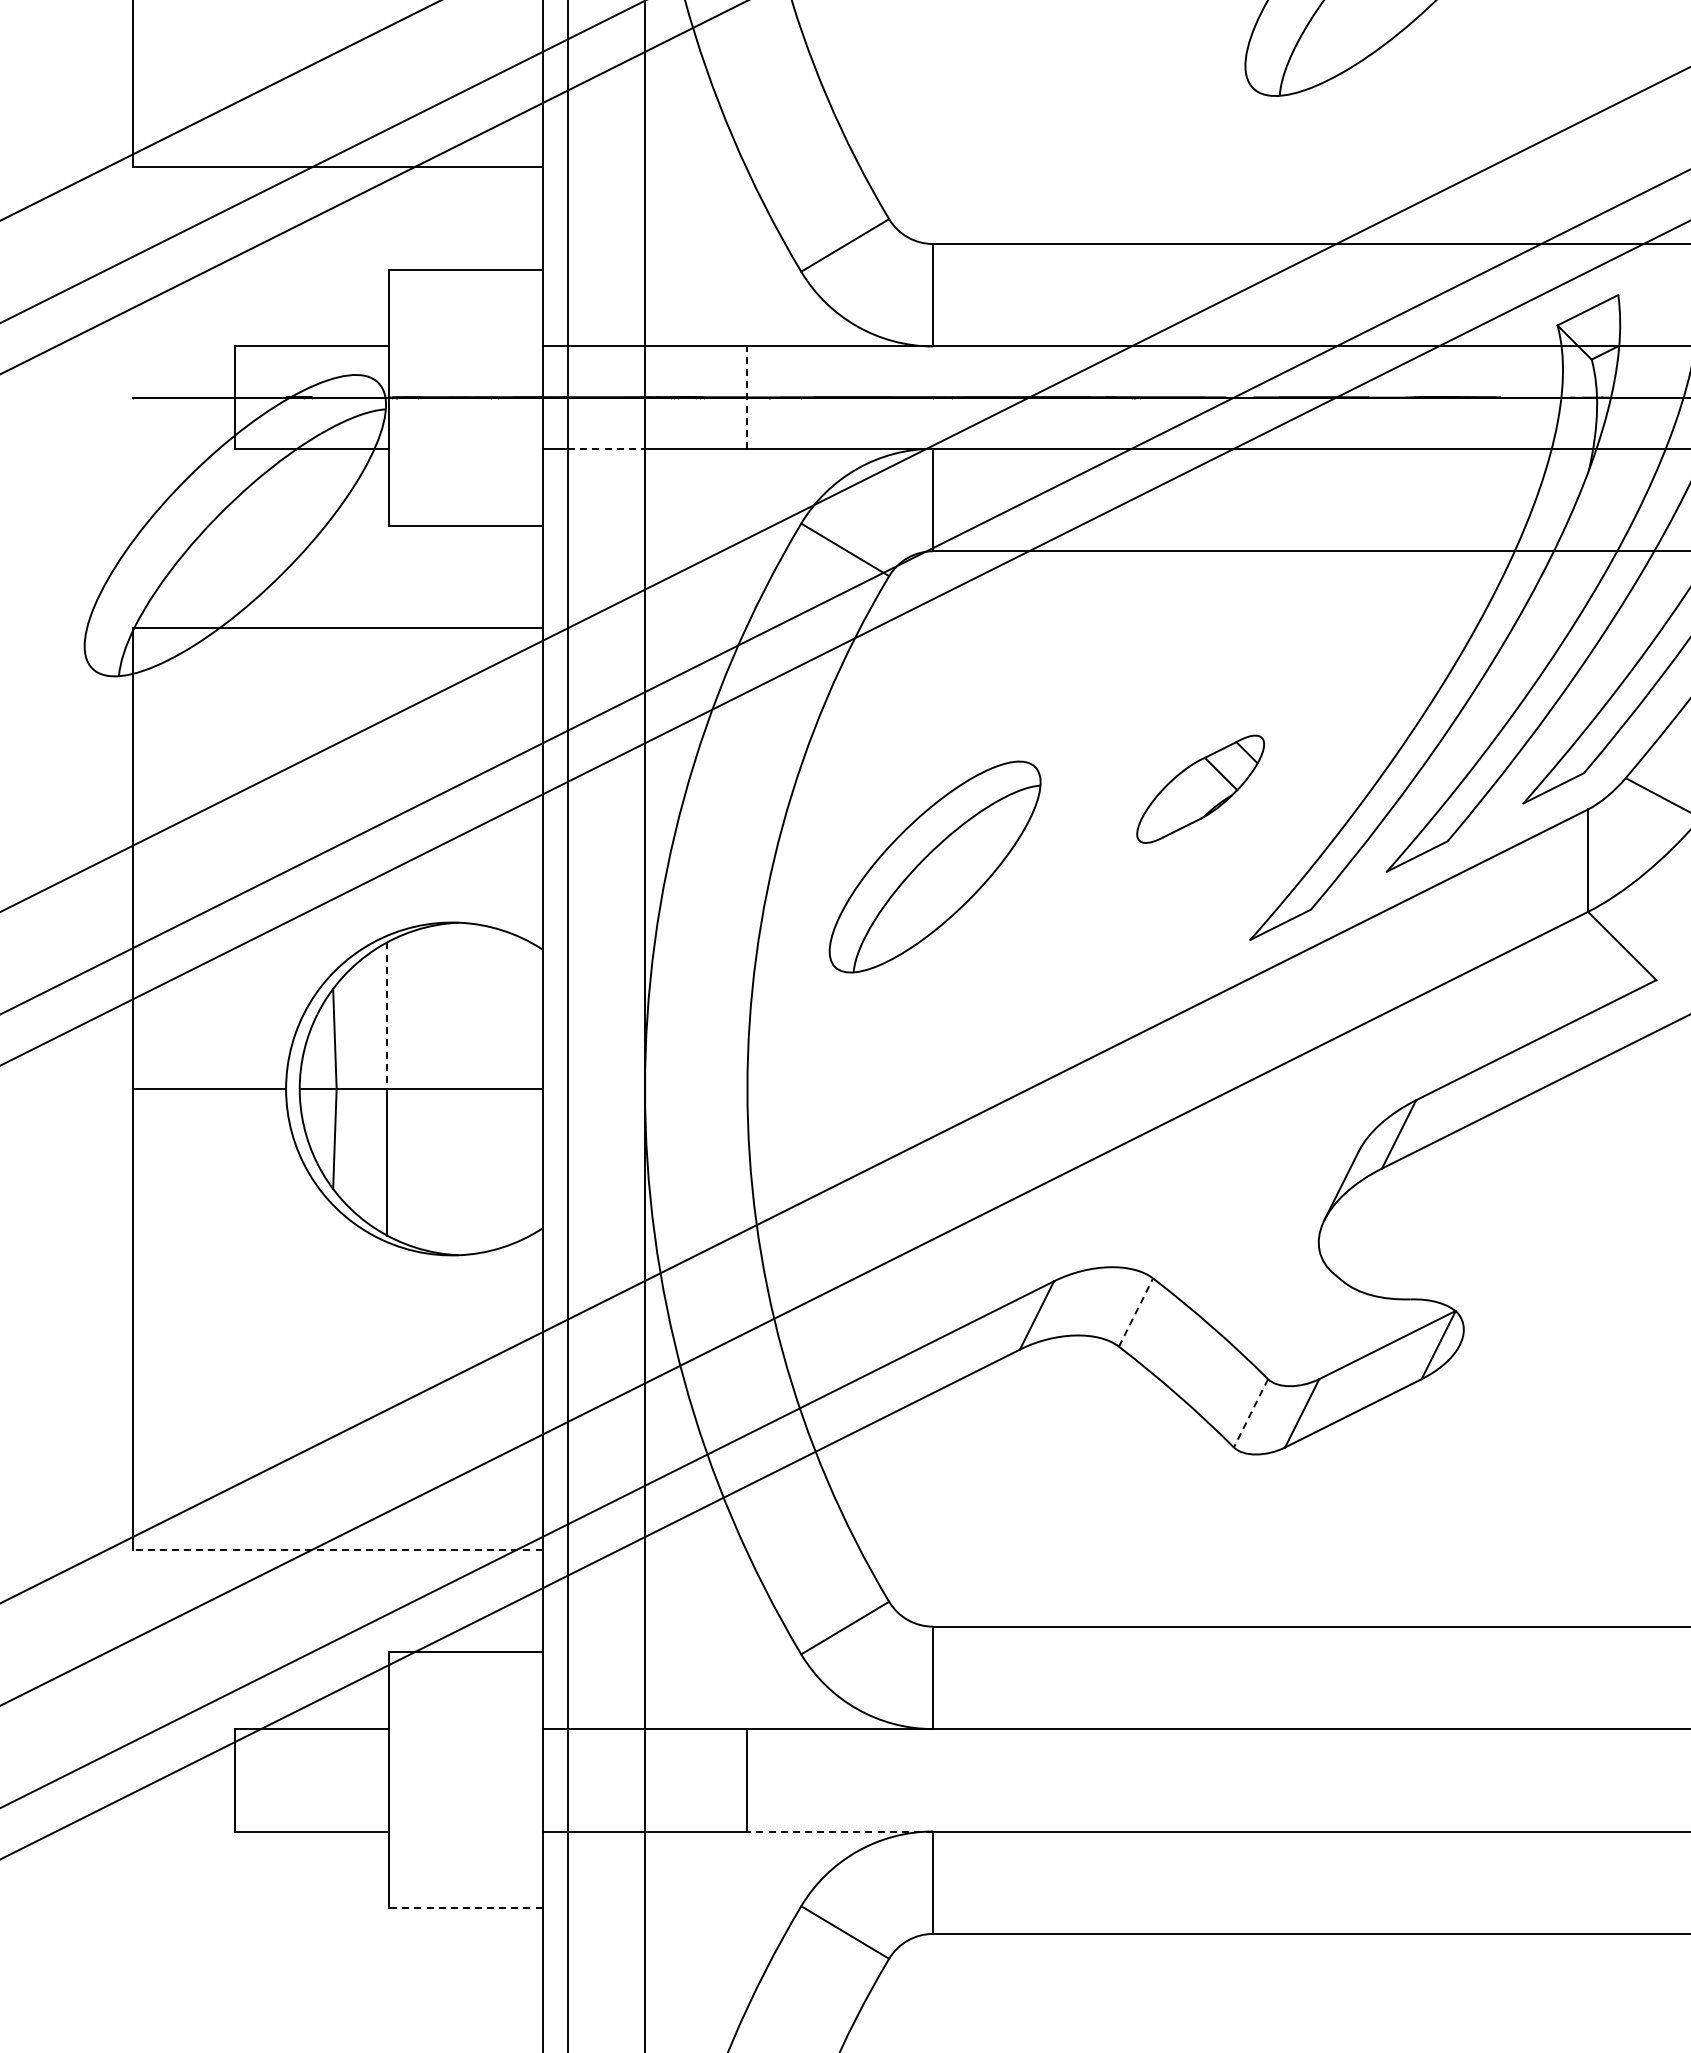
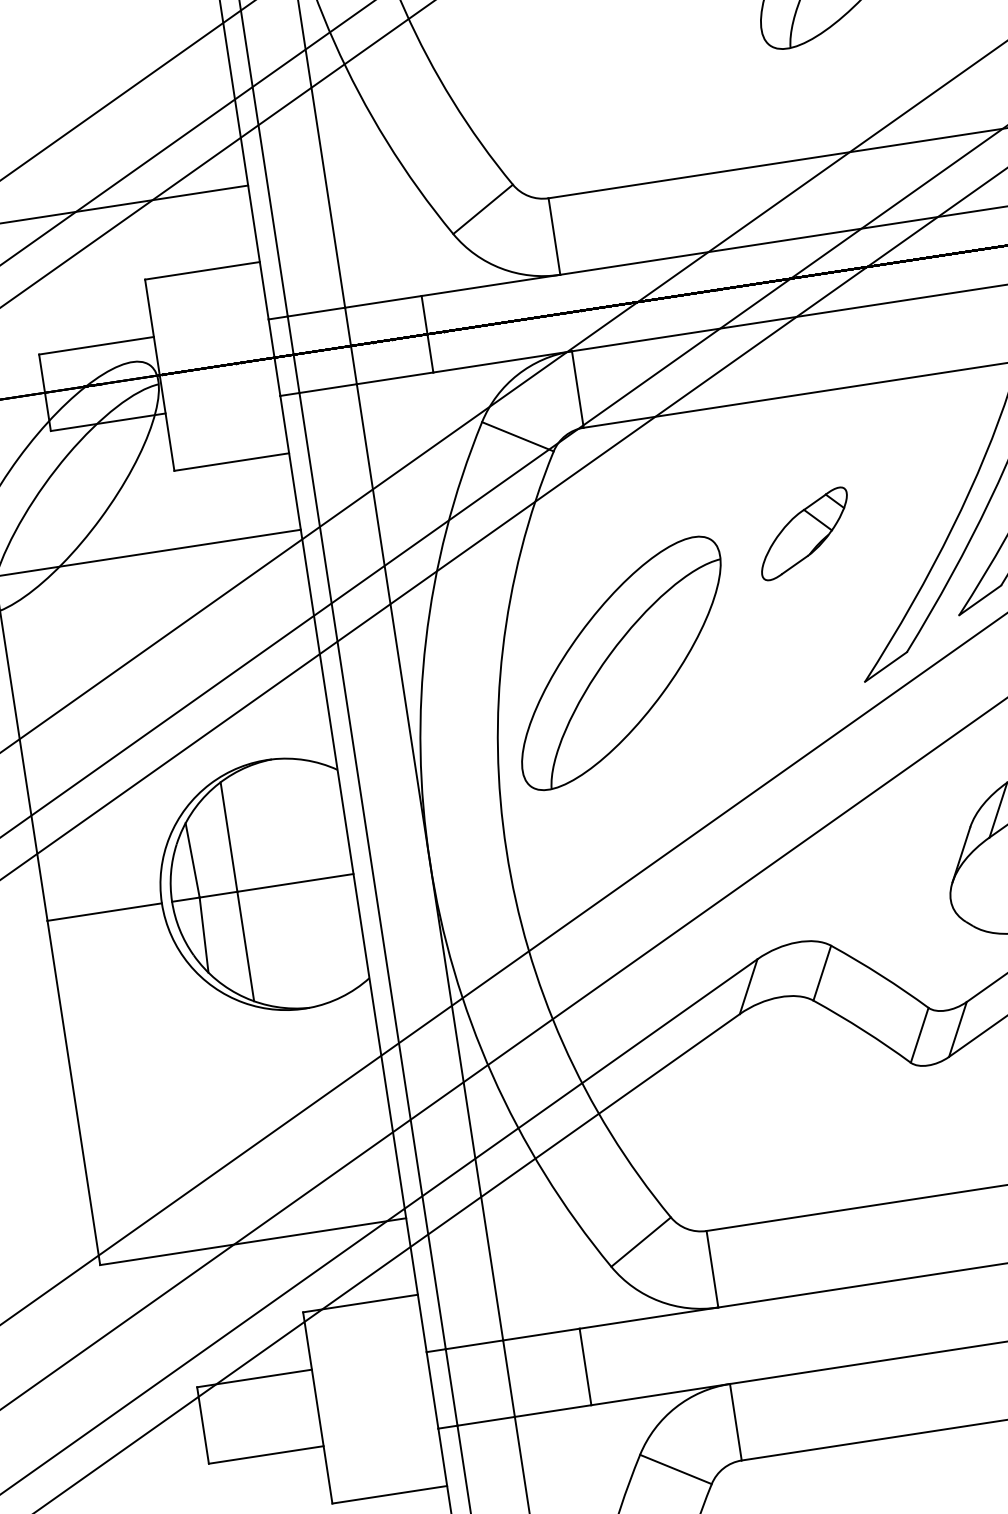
line: (747, 397) -> (427, 334), dashed -> solid
line: (607, 448) -> (328, 388), dashed -> solid
part: (1200, 788) -> (804, 533), moved
part: (934, 866) -> (620, 663), size x1.43
line: (387, 1016) -> (229, 837), dashed -> solid
line: (1136, 1312) -> (822, 973), dashed -> solid
line: (1250, 1413) -> (919, 1035), dashed -> solid
line: (337, 1549) -> (252, 1241), dashed -> solid
line: (840, 1831) -> (660, 1394), dashed -> solid
line: (465, 1908) -> (389, 1494), dashed -> solid

